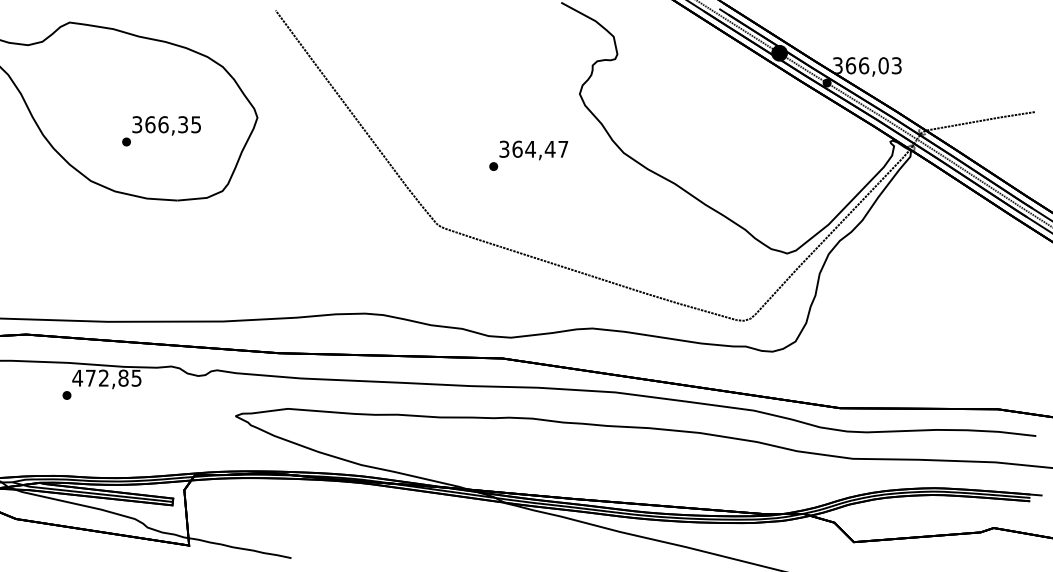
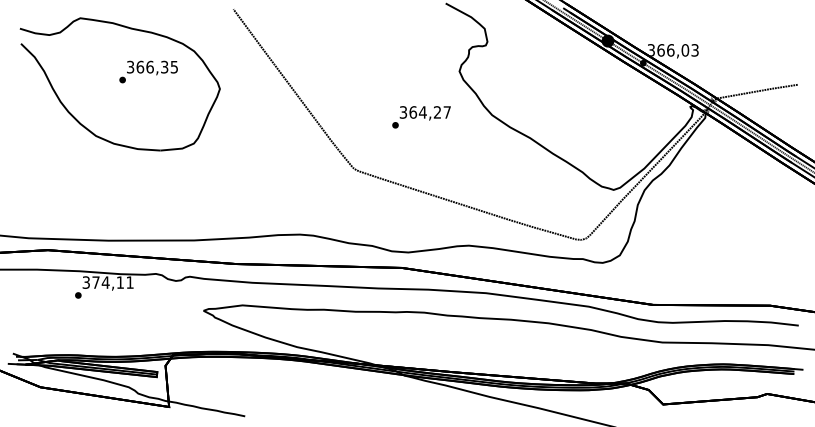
text: (161, 130) -> (148, 71), moved
text: (550, 149) -> (437, 112), 364,47 -> 364,27
text: (106, 378) -> (107, 282), 472,85 -> 374,11

